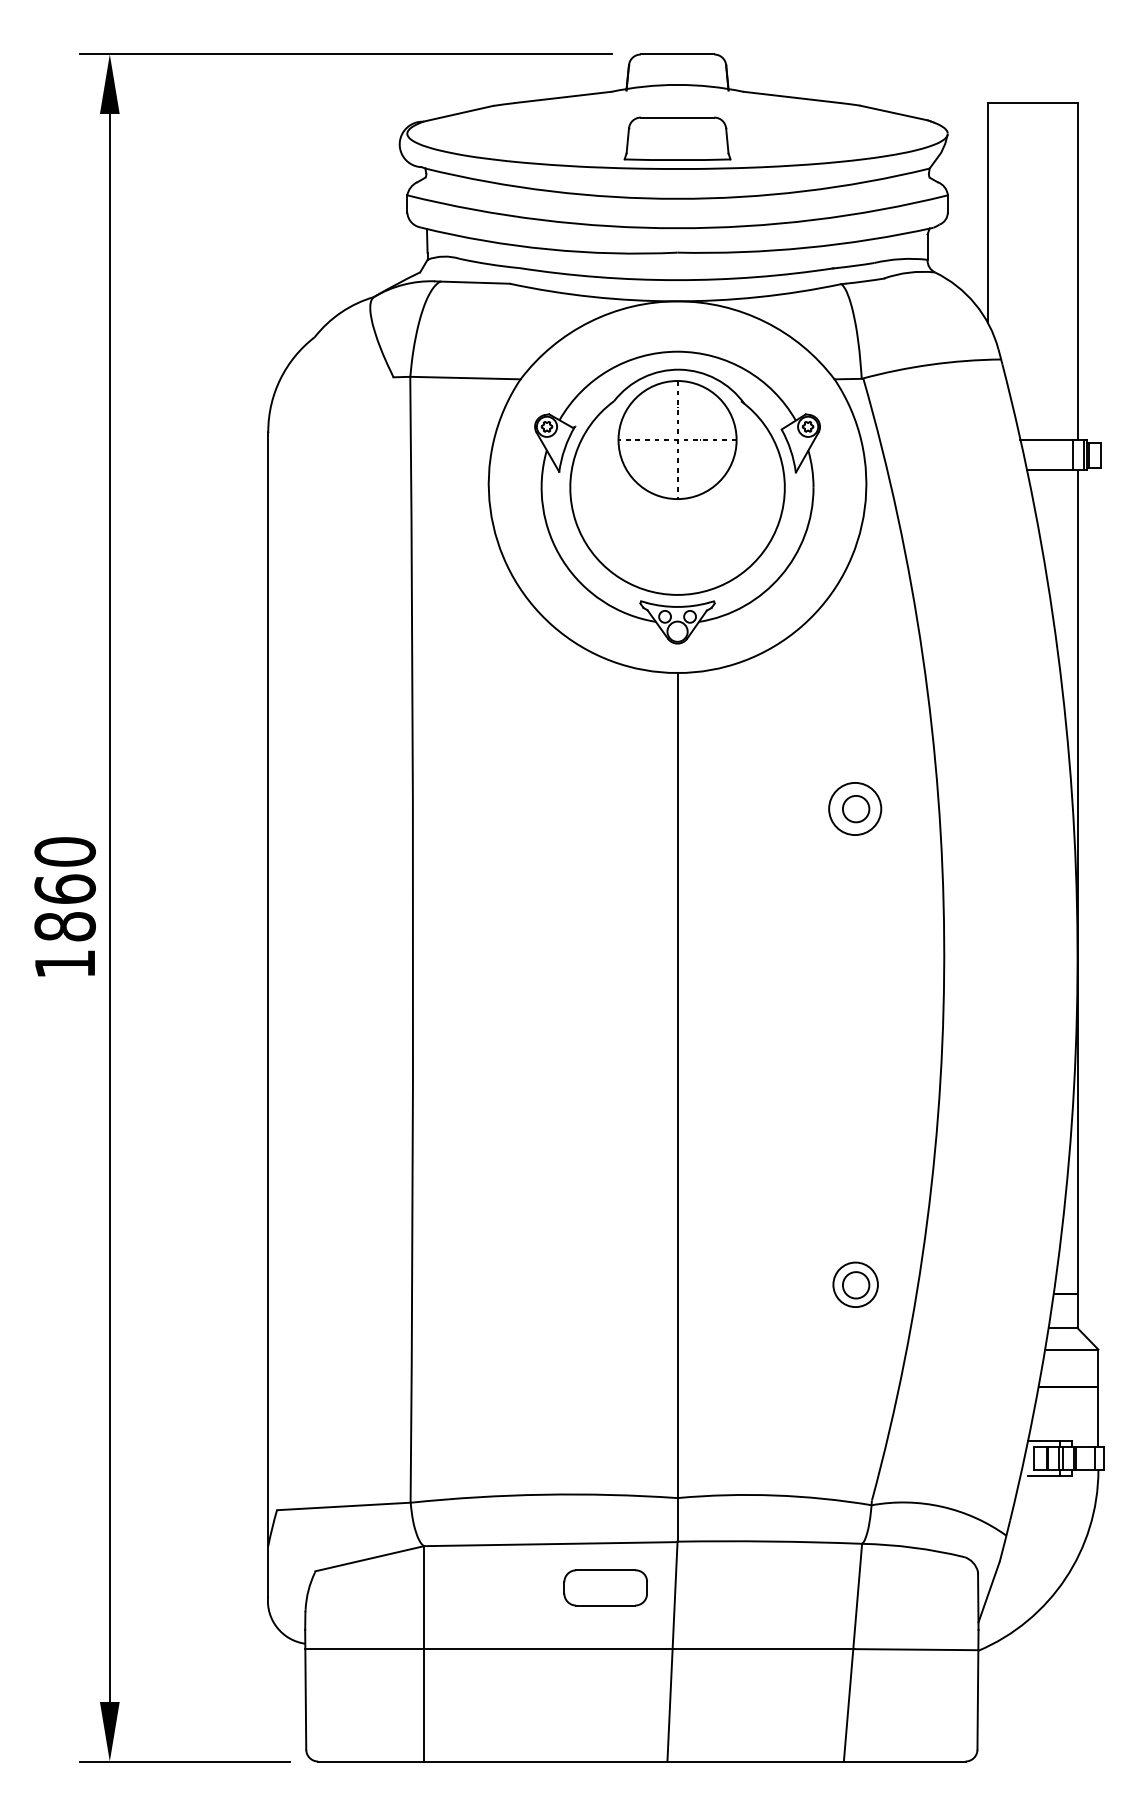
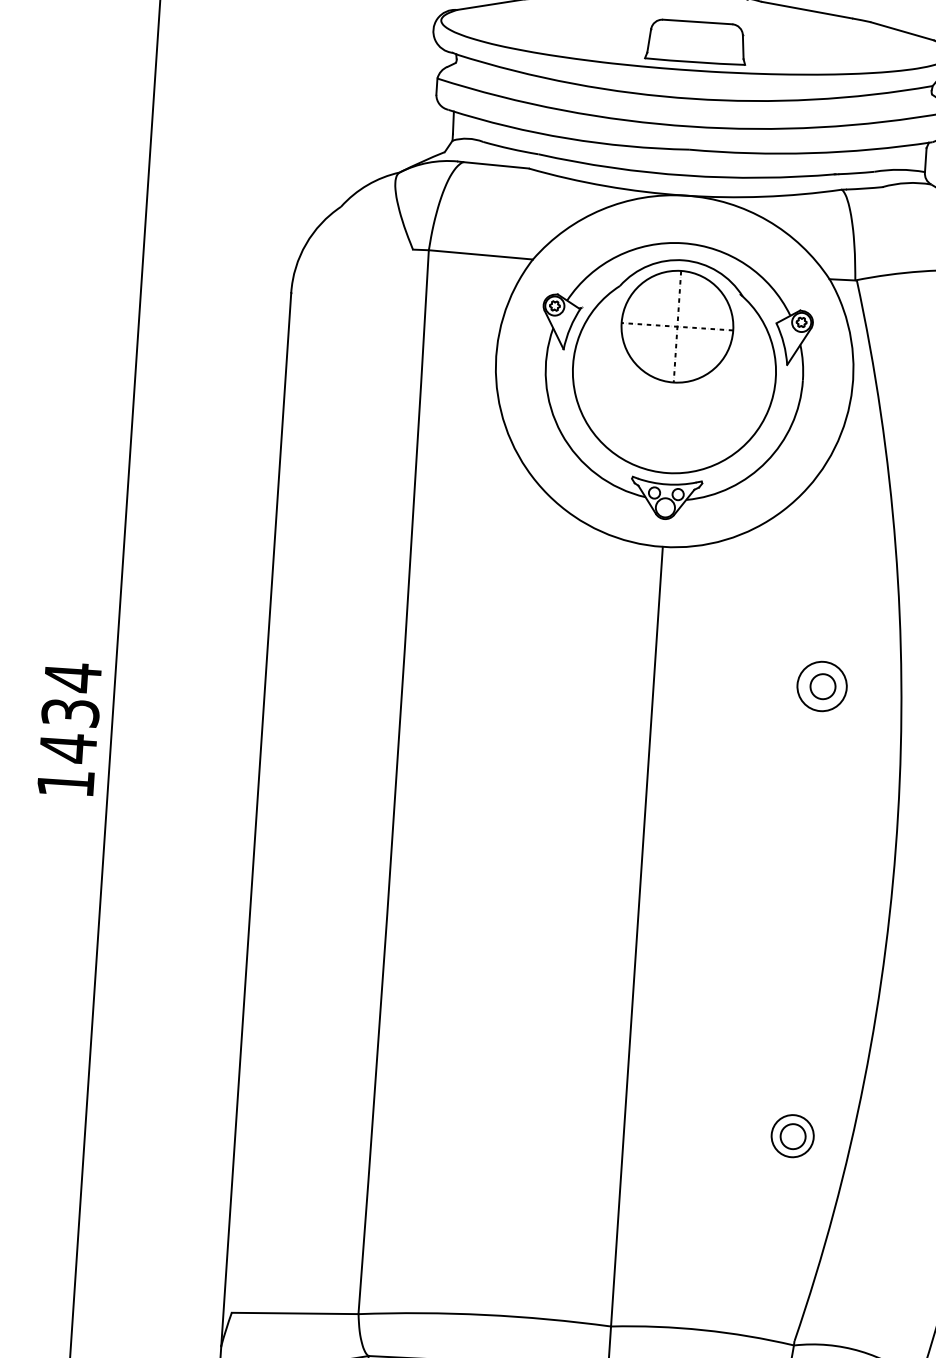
text: (64, 889) -> (69, 712), 1860 -> 1434

